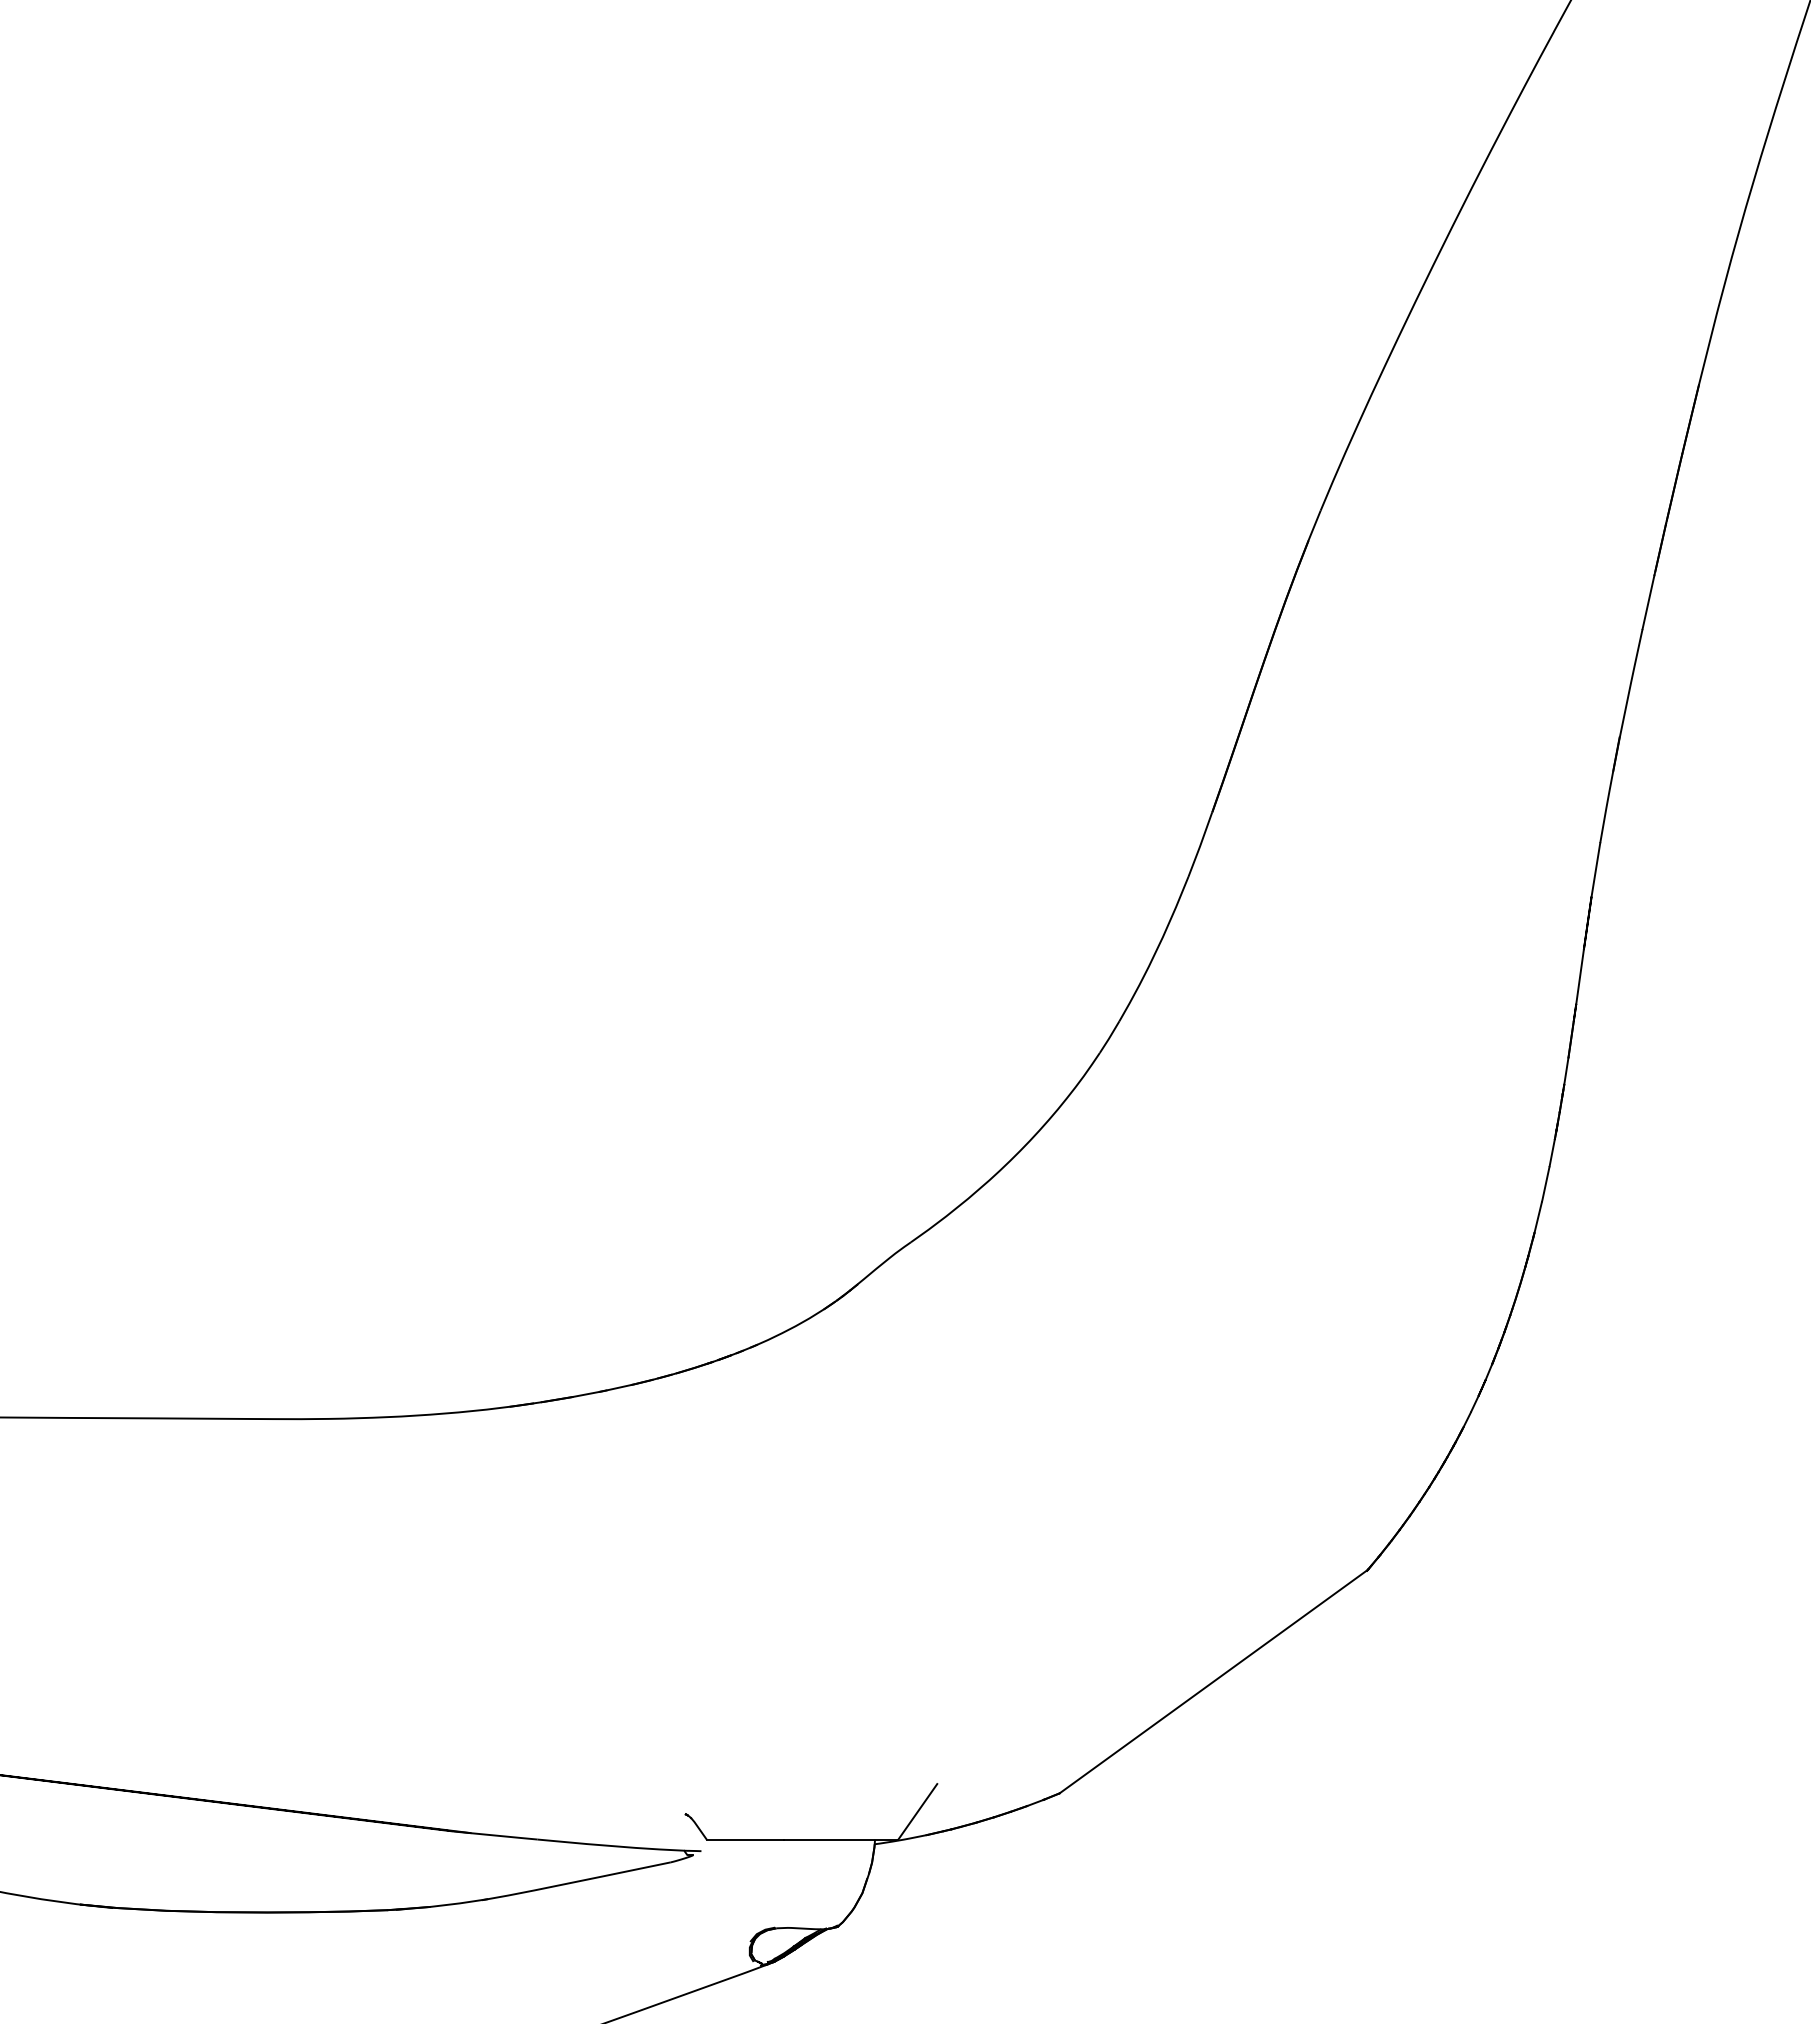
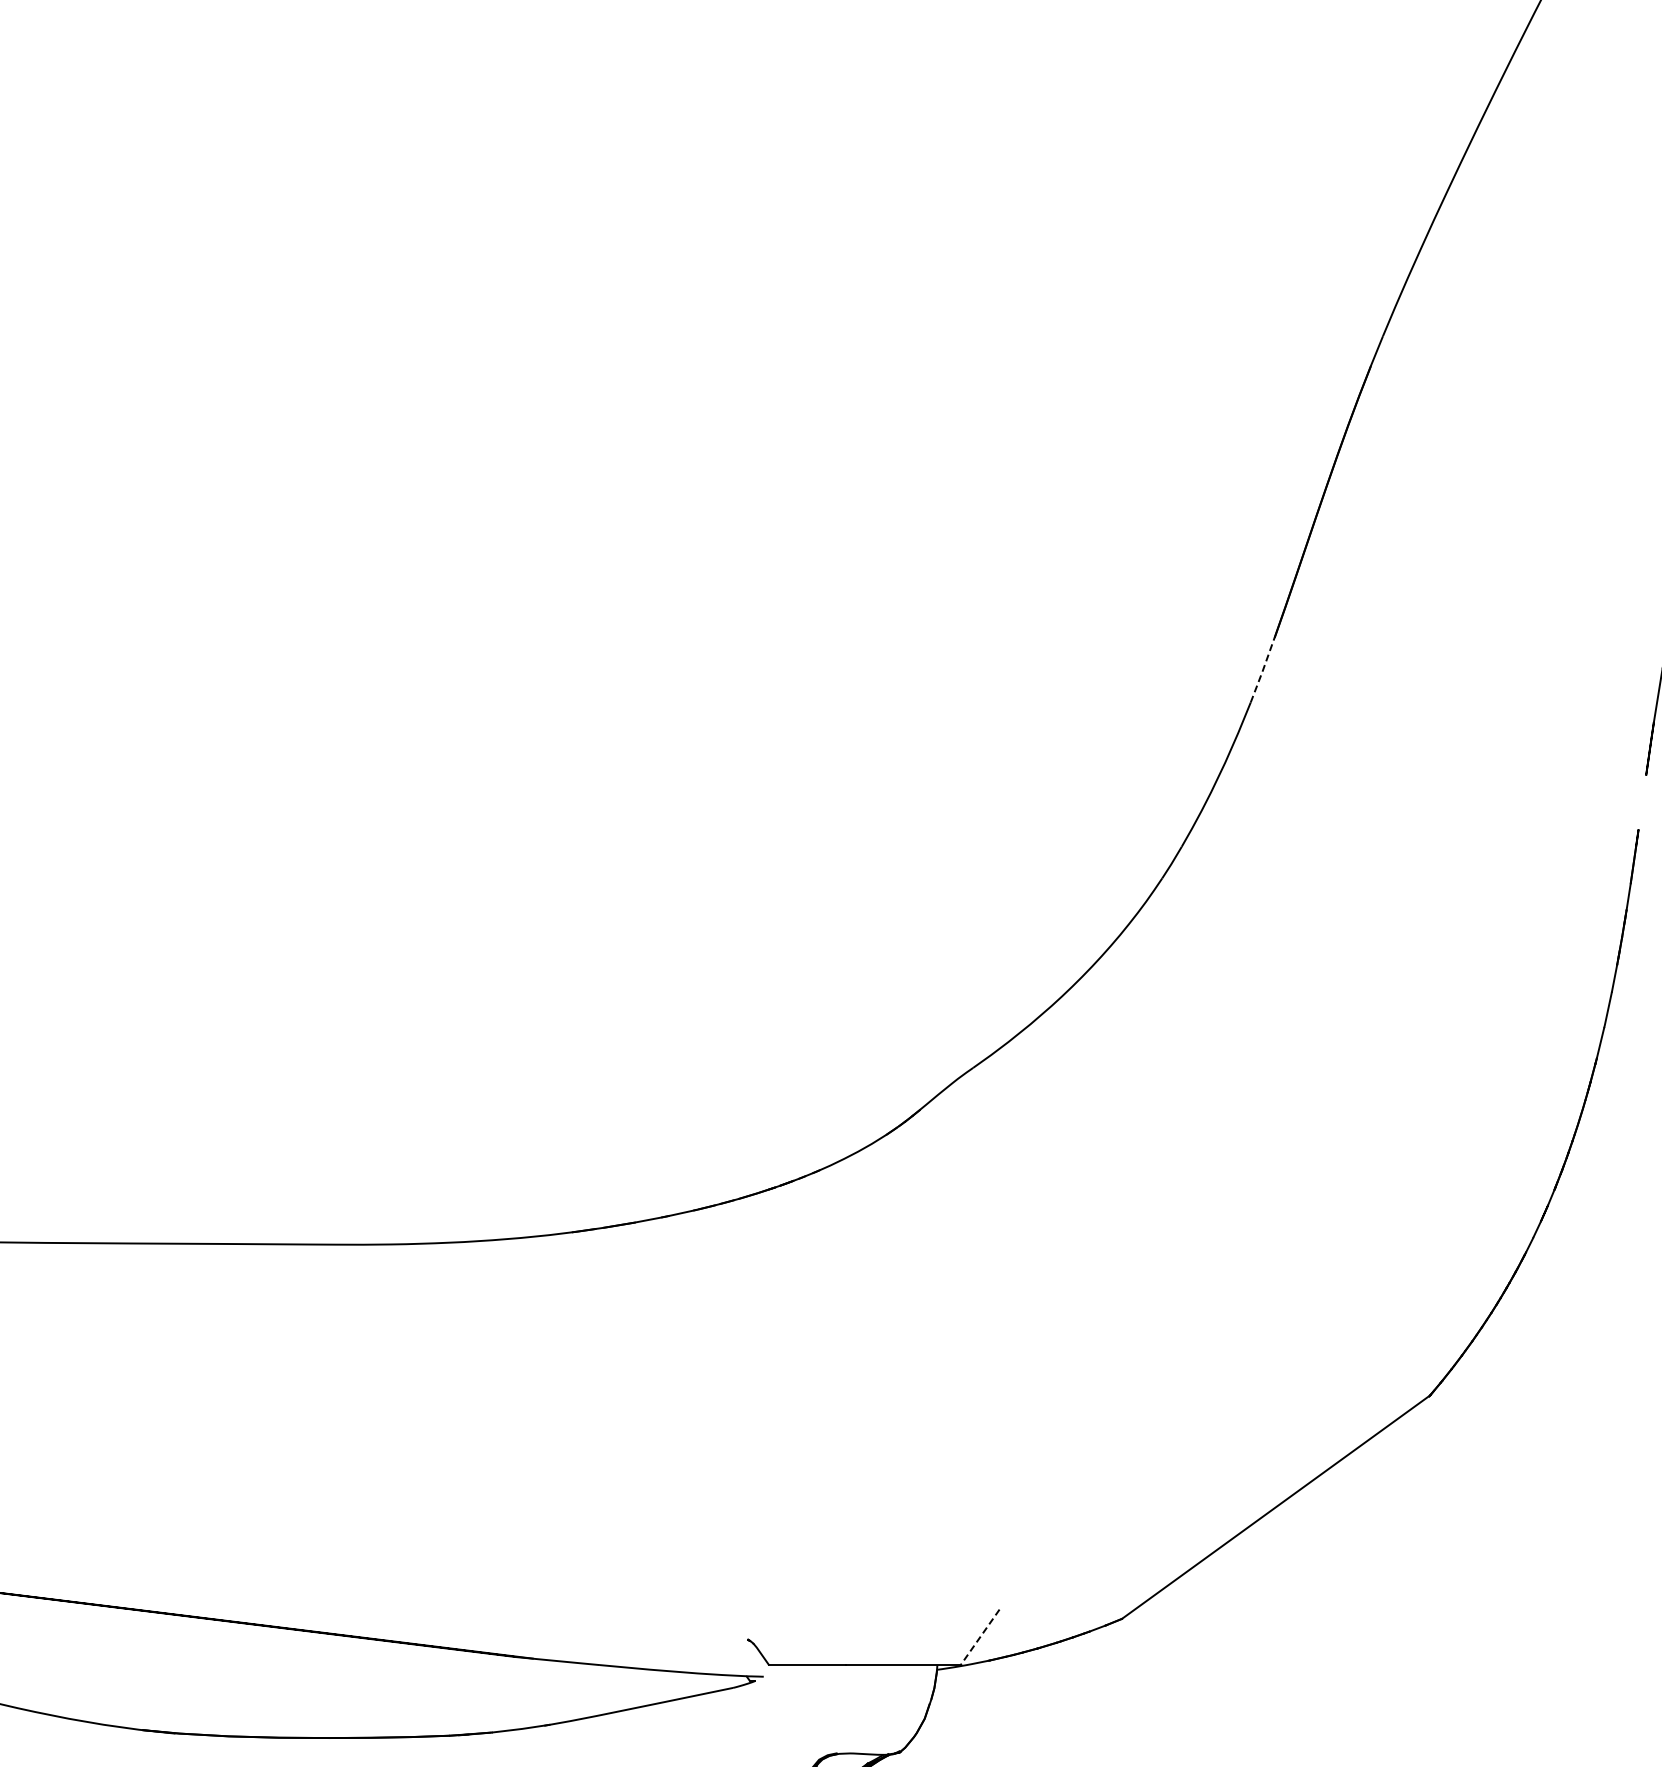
line: (1200, 844) -> (1262, 670), solid -> dashed
line: (1579, 976) -> (1641, 802), removed
line: (917, 1812) -> (979, 1638), solid -> dashed

